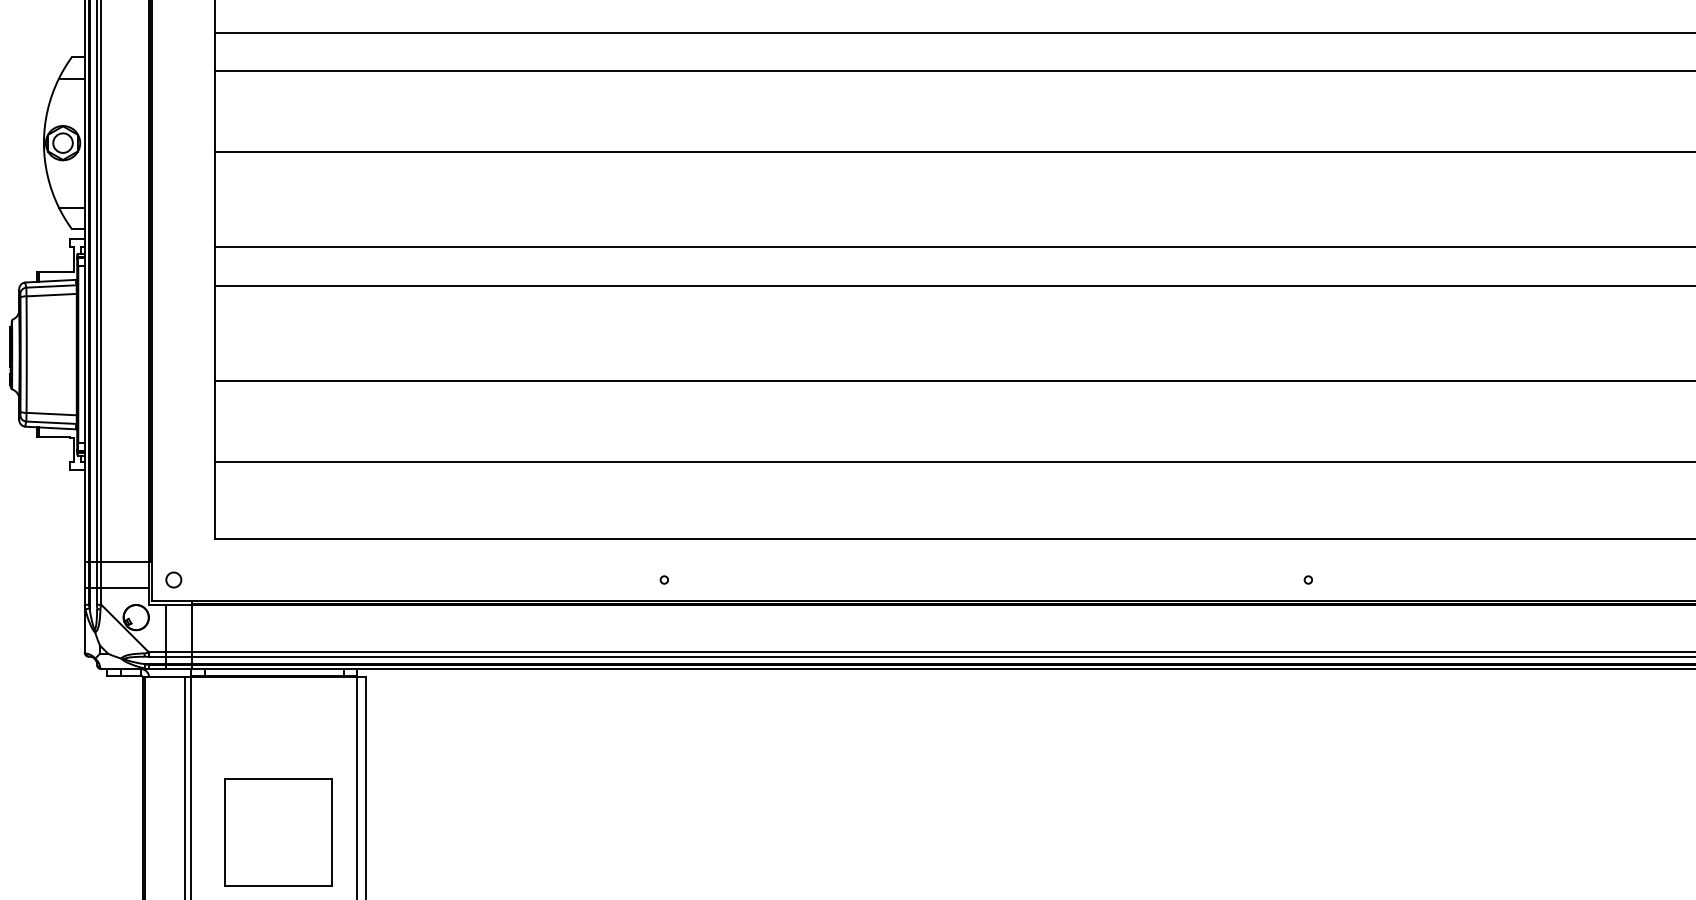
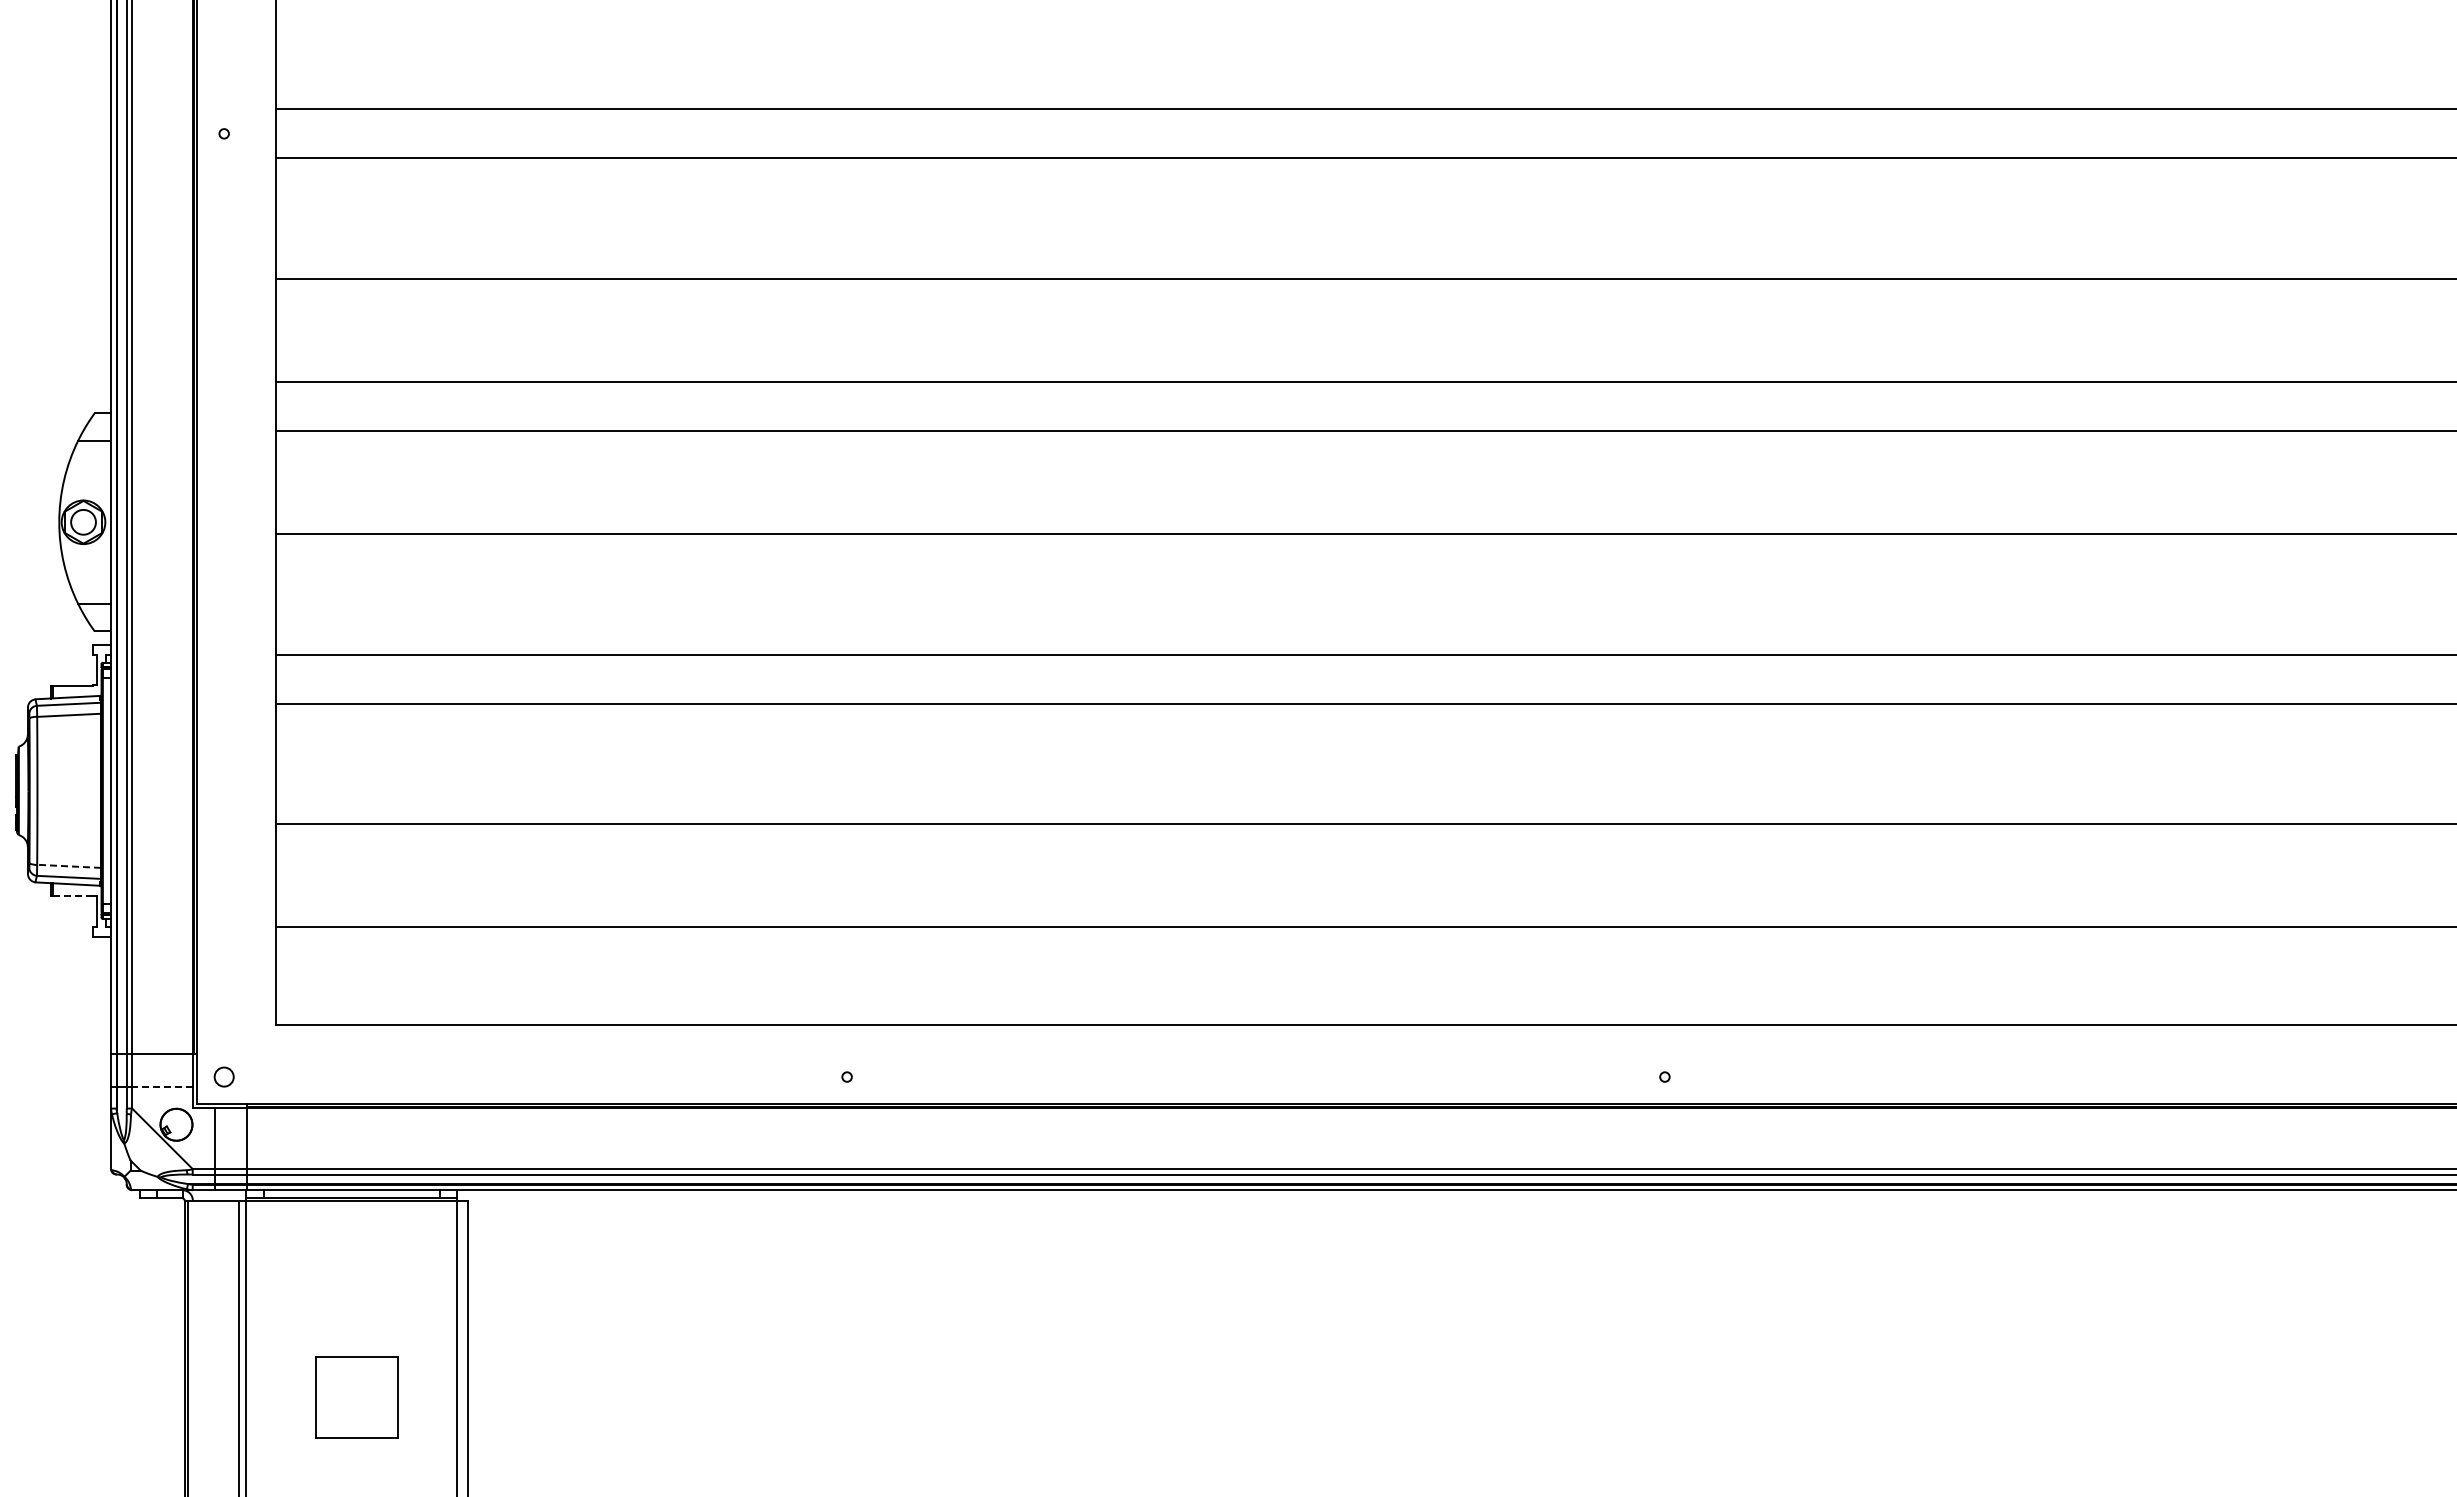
line: (51, 414) -> (69, 866), solid -> dashed
line: (54, 437) -> (72, 895), solid -> dashed
line: (125, 587) -> (162, 1086), solid -> dashed
part: (278, 832) -> (356, 1397), size x0.6

